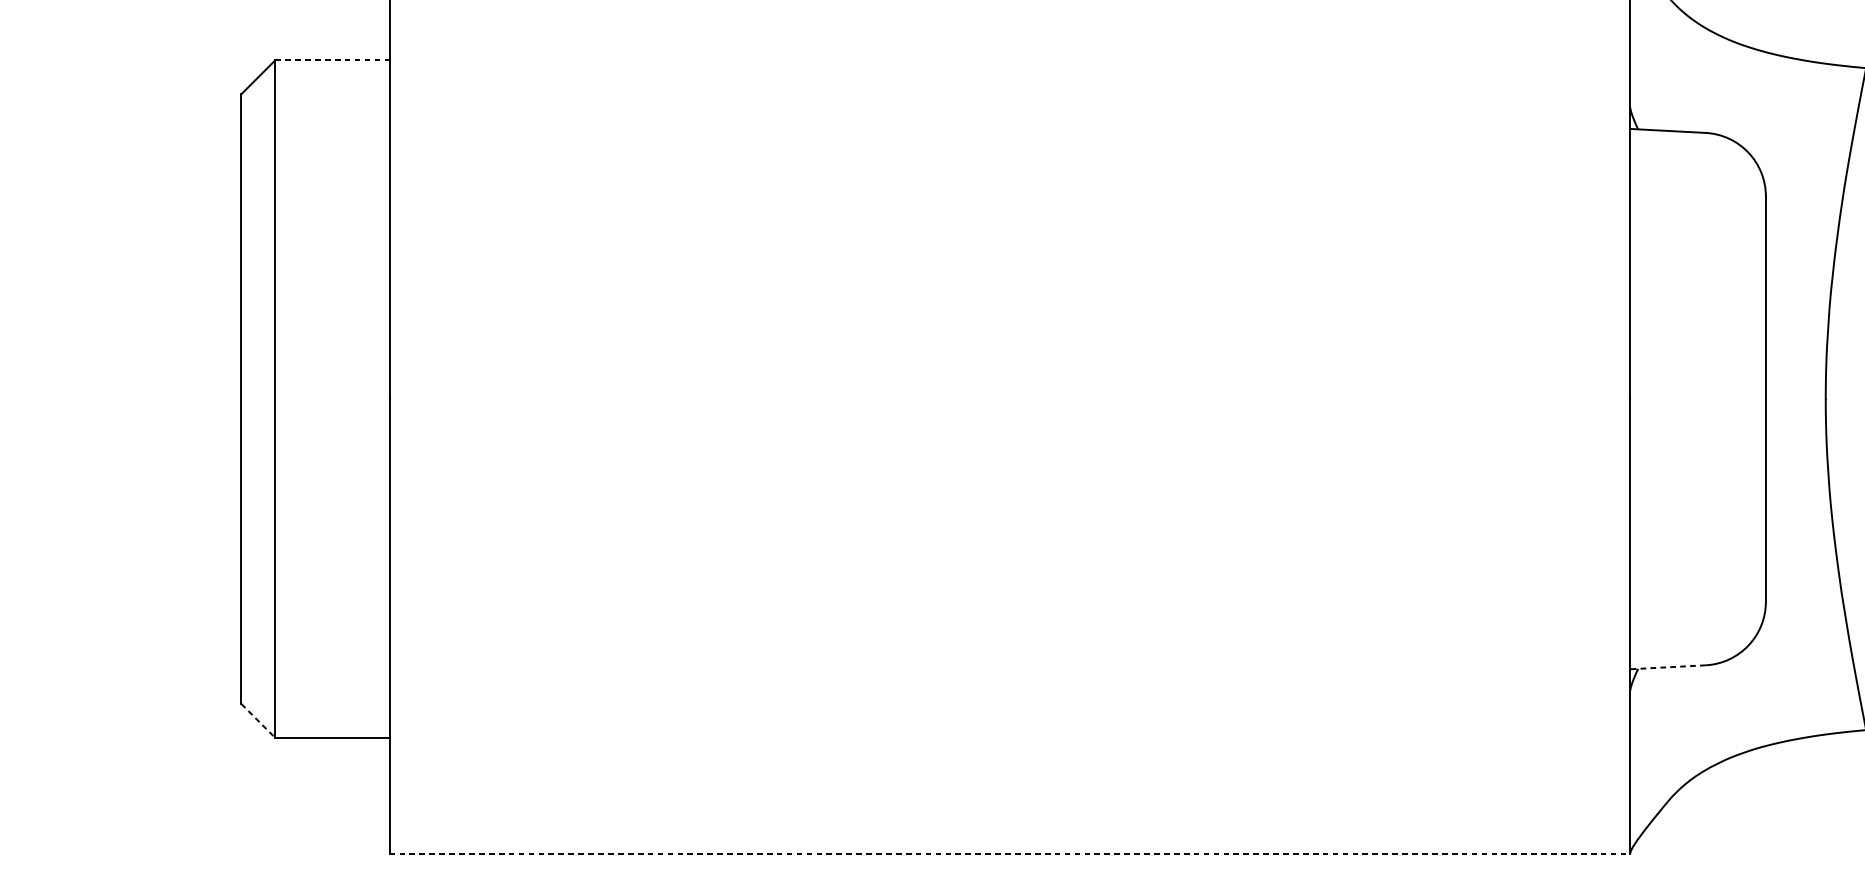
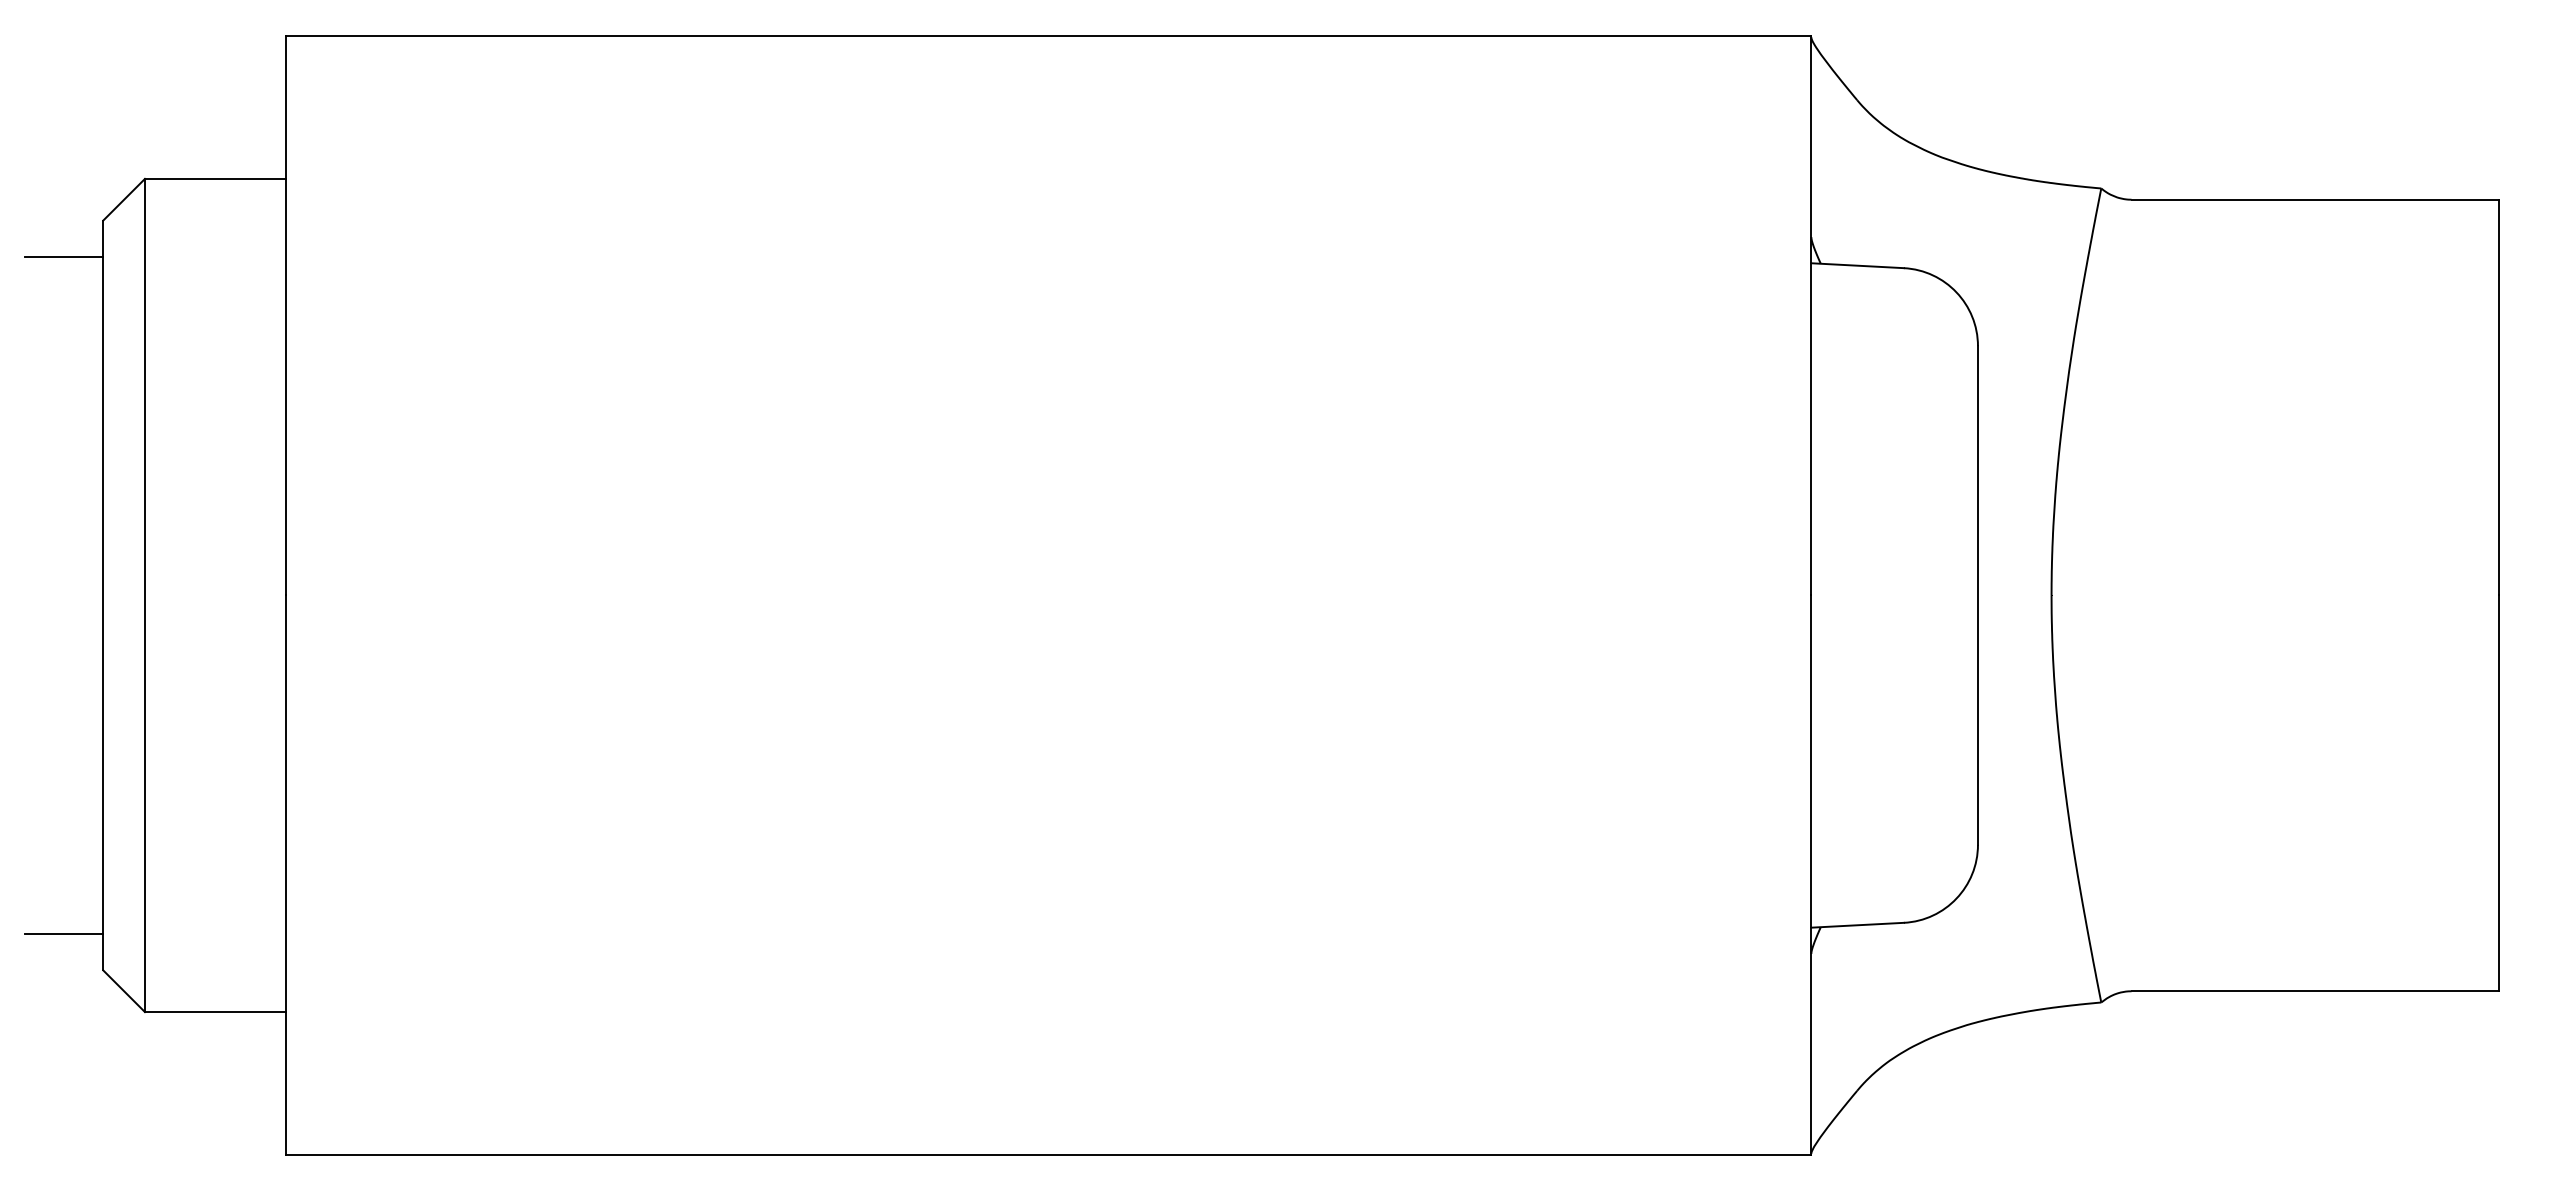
line: (332, 60) -> (215, 178), dashed -> solid
line: (209, 124) -> (64, 257), added
line: (1667, 667) -> (1857, 925), dashed -> solid
line: (209, 673) -> (64, 933), added
line: (258, 721) -> (124, 991), dashed -> solid
line: (1010, 854) -> (1048, 1155), dashed -> solid

